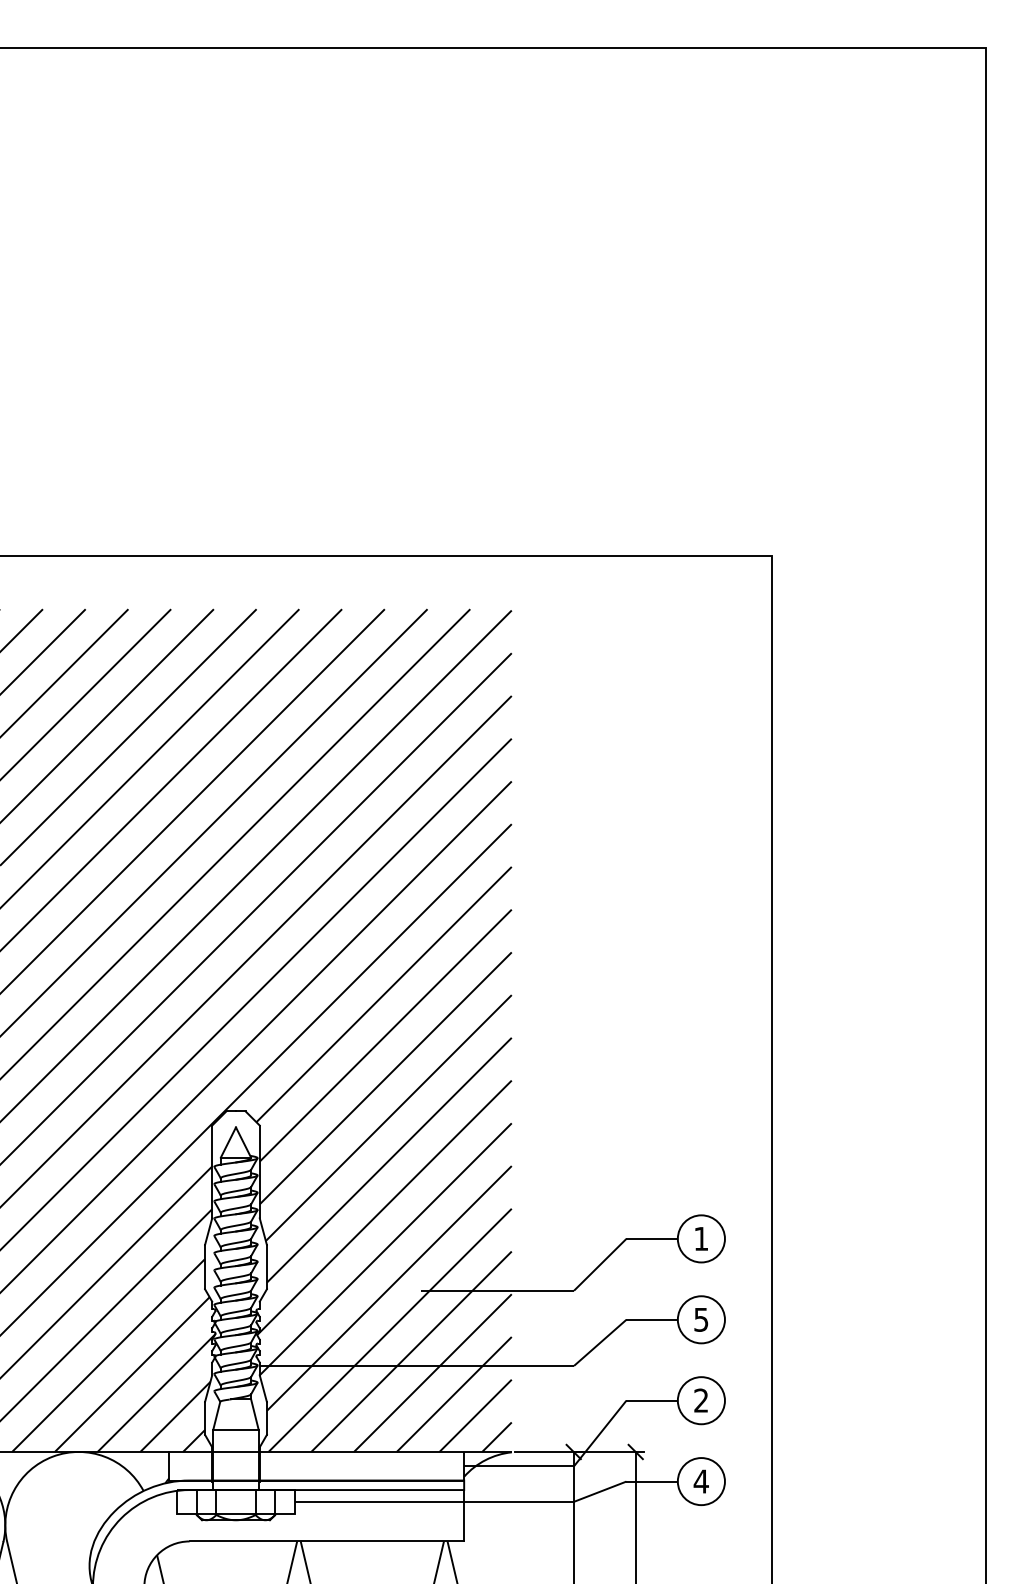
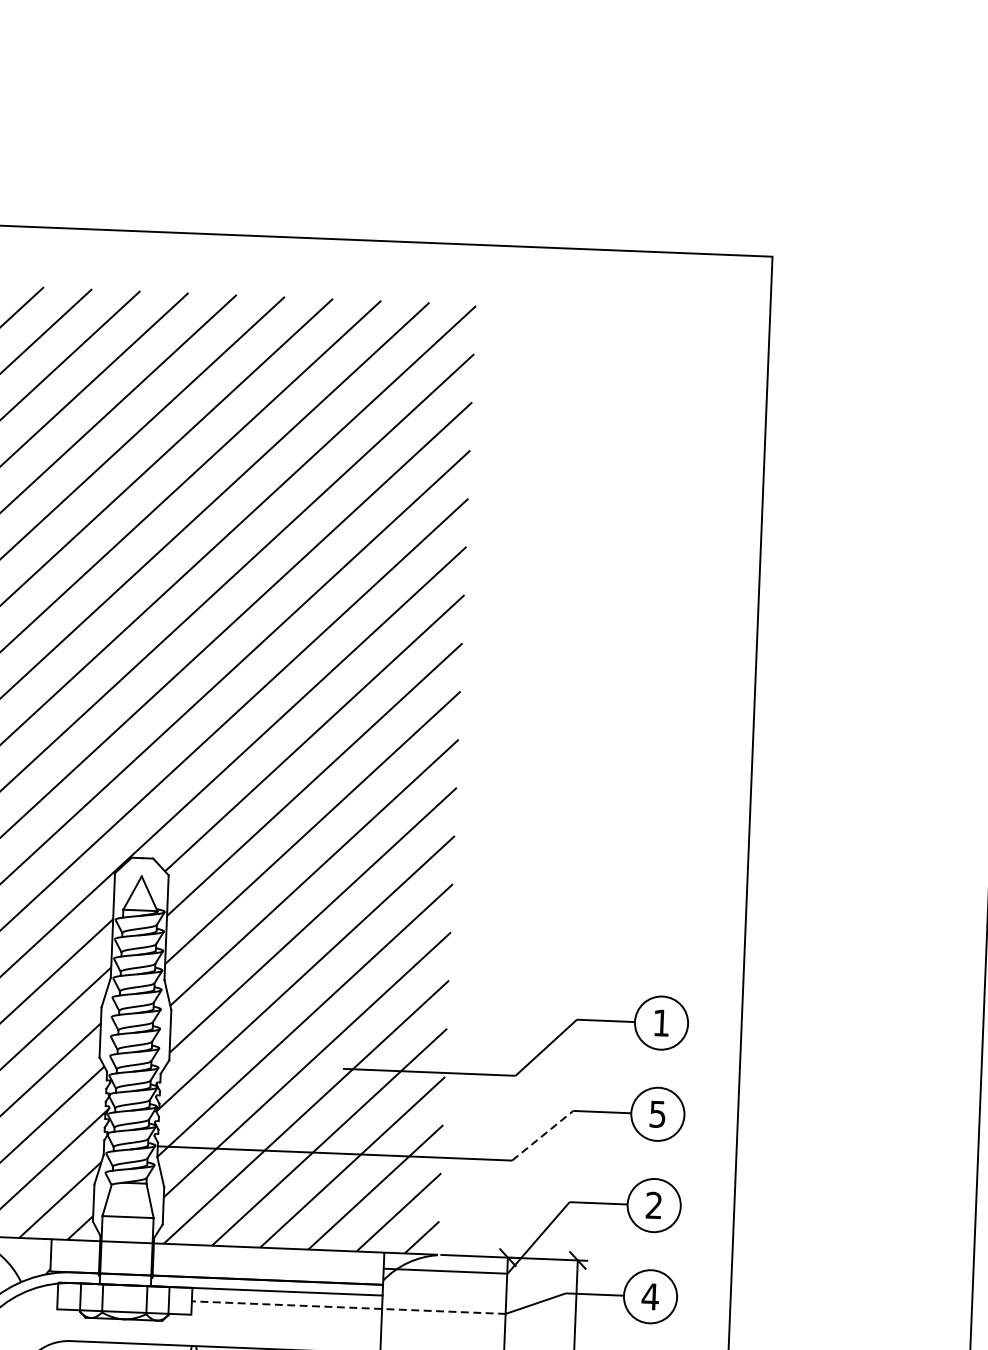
line: (600, 1342) -> (543, 1135), solid -> dashed
line: (434, 1501) -> (348, 1307), solid -> dashed

